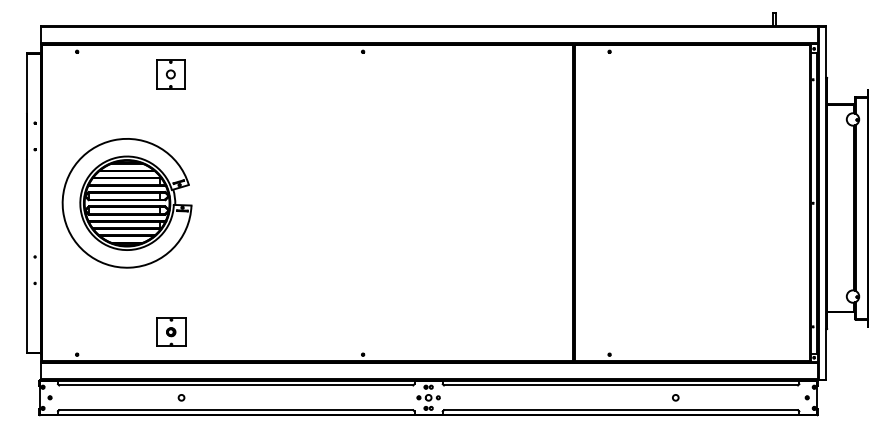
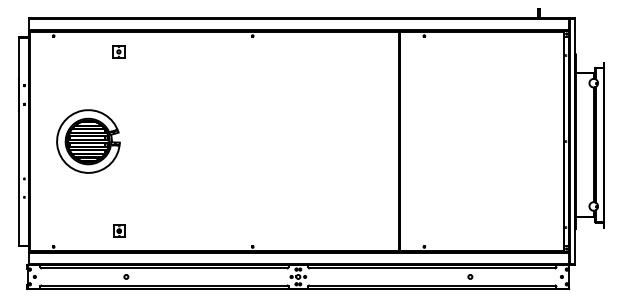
part: (170, 73) -> (118, 51), size x0.6
part: (127, 203) -> (88, 141), size x0.7
part: (171, 331) -> (119, 230), size x0.6

